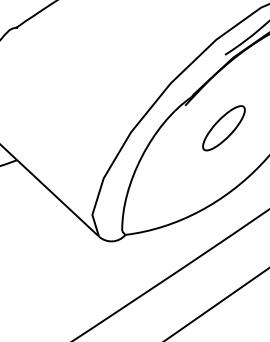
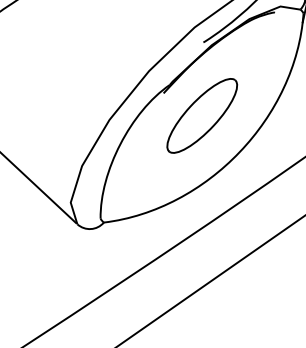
part: (224, 127) -> (202, 115), size x1.67

